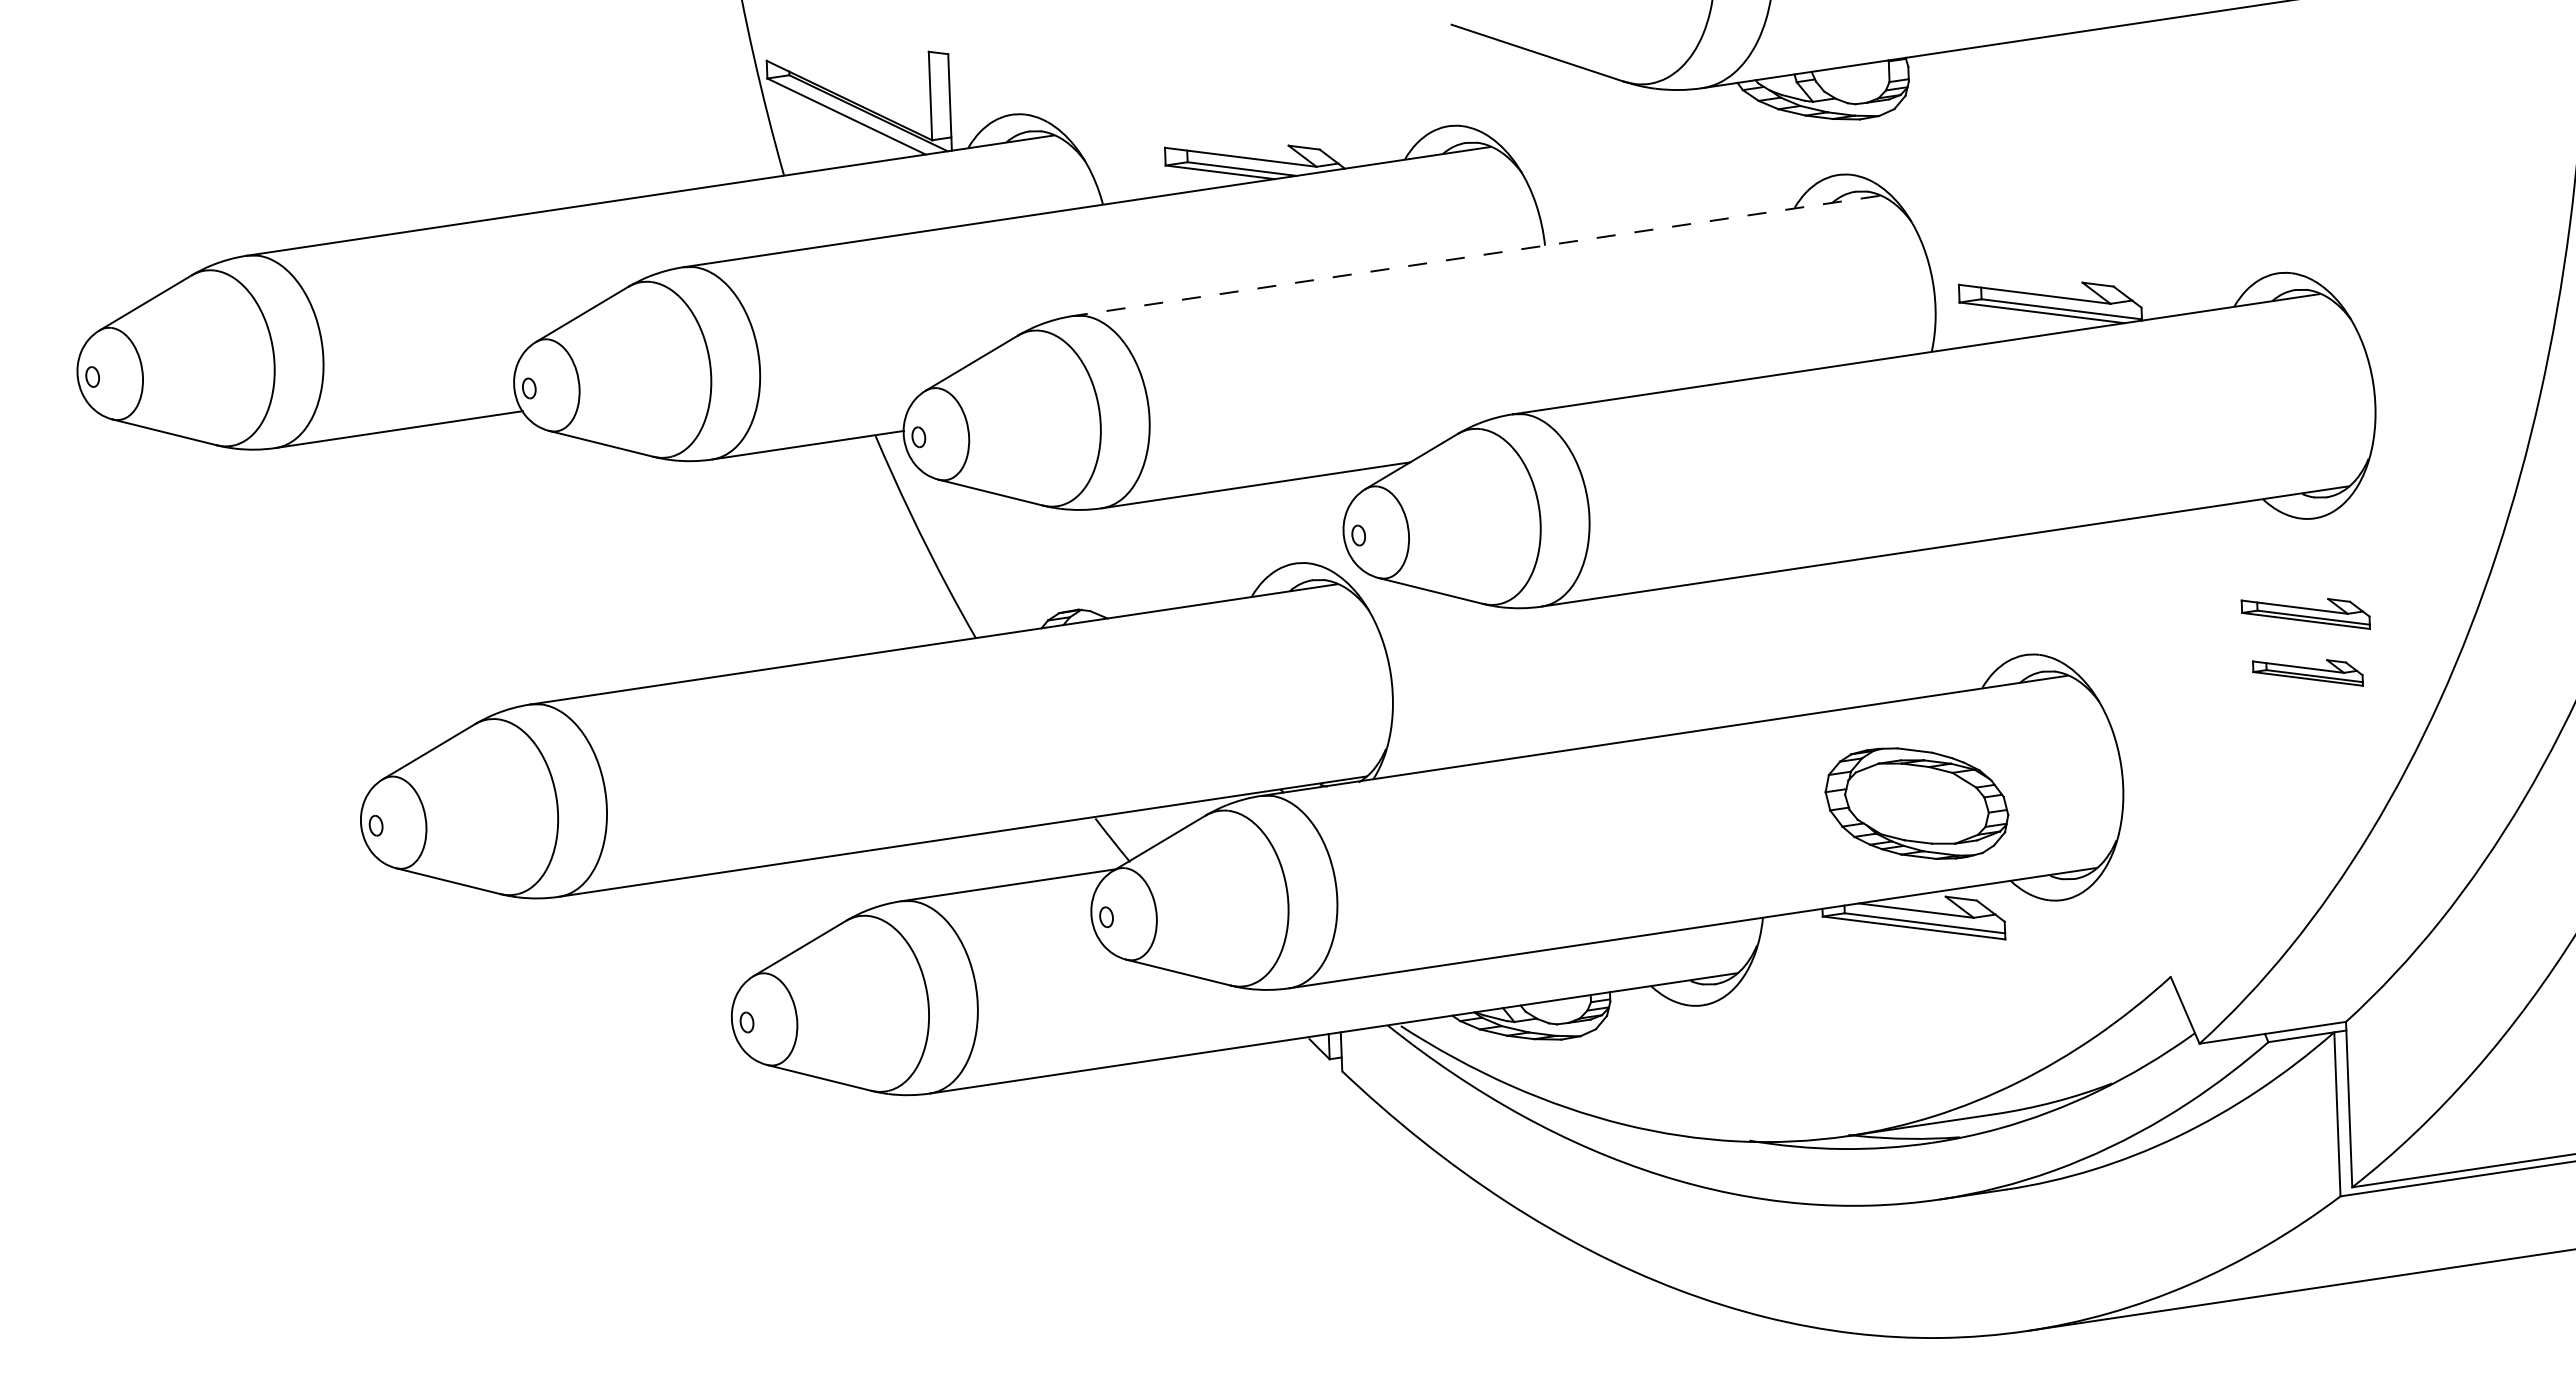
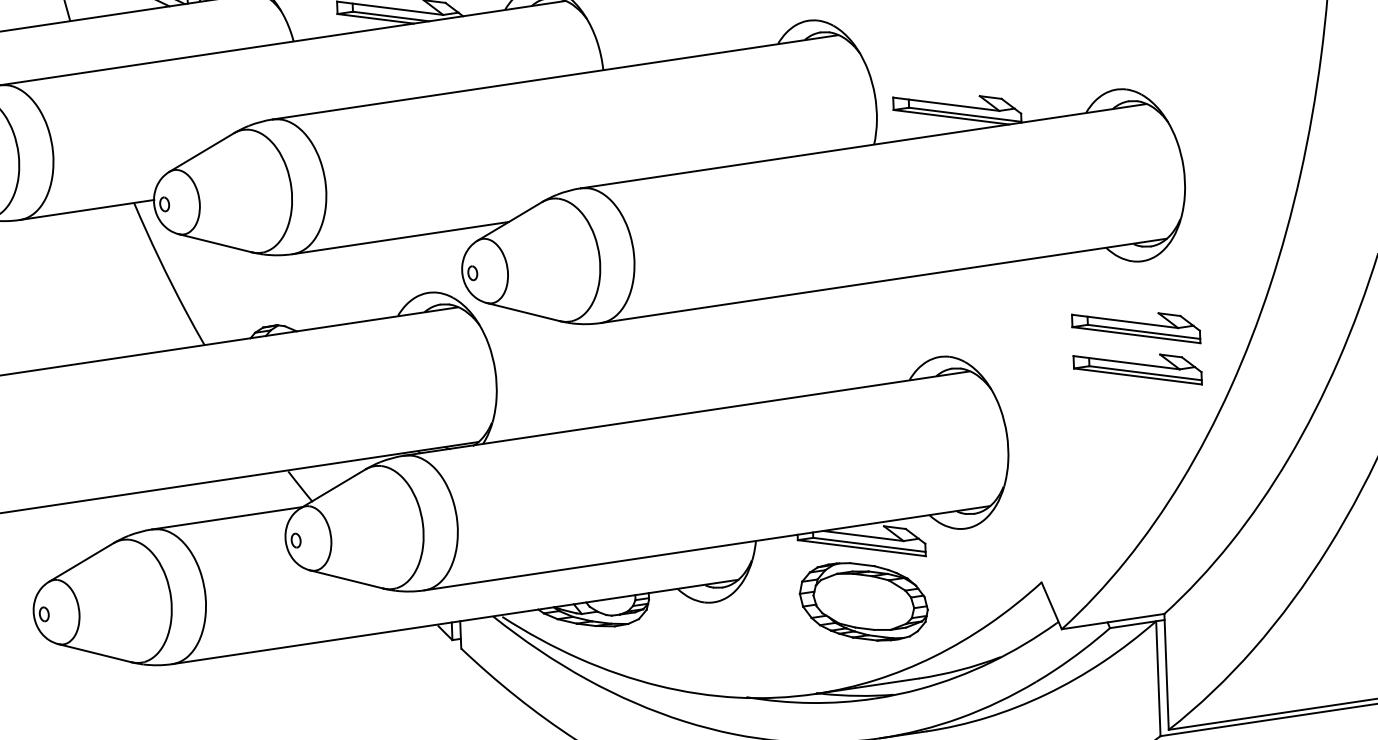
line: (1476, 255) -> (555, 77), dashed -> solid
part: (2305, 613) -> (1136, 327), size x1.43
part: (2307, 672) -> (1137, 369), size x1.67
part: (1916, 803) -> (863, 601), moved

